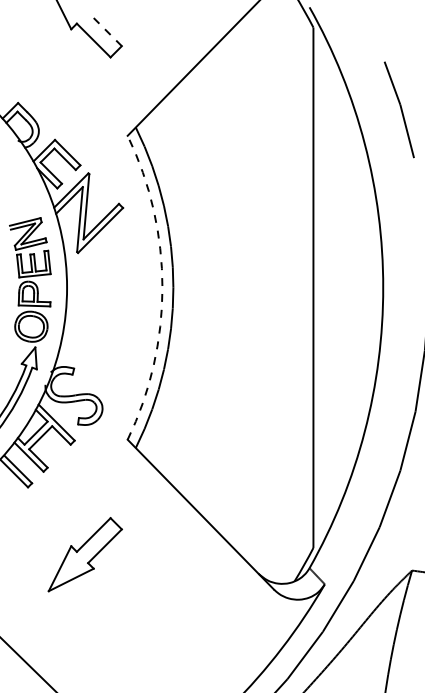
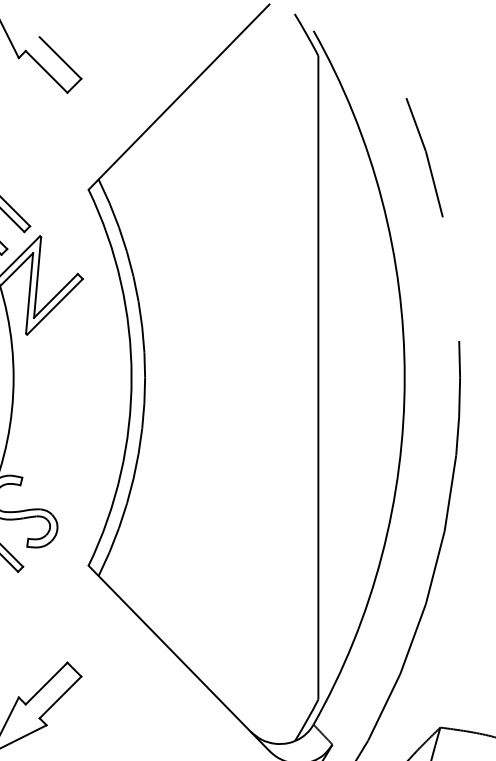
line: (104, 29) -> (59, 58), dashed -> solid
arc: (162, 287) -> (131, 377), dashed -> solid

